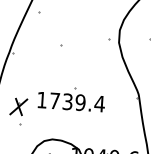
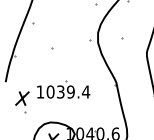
text: (54, 100) -> (50, 91), 1739.4 -> 1039.4

